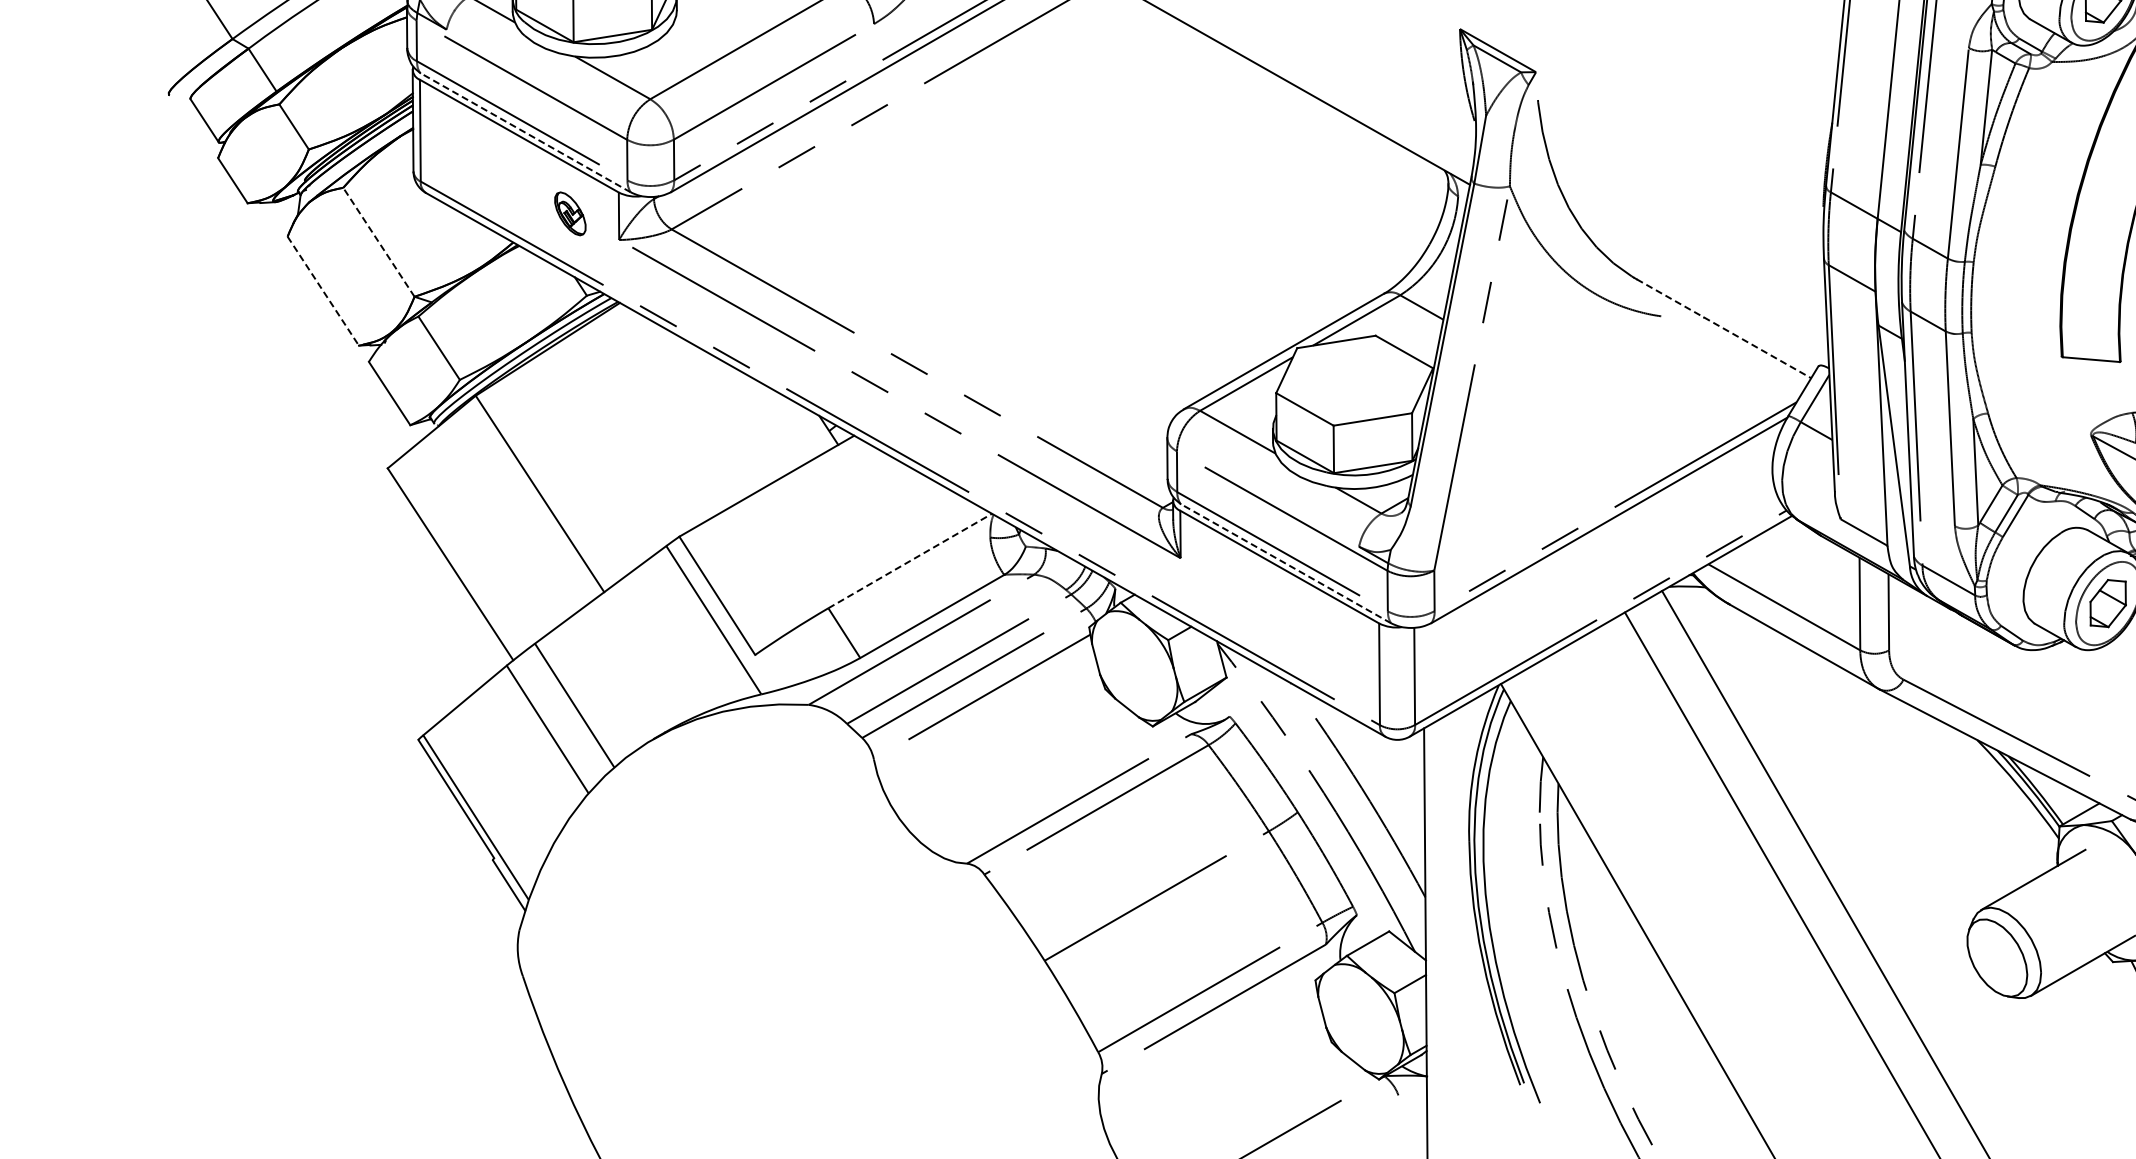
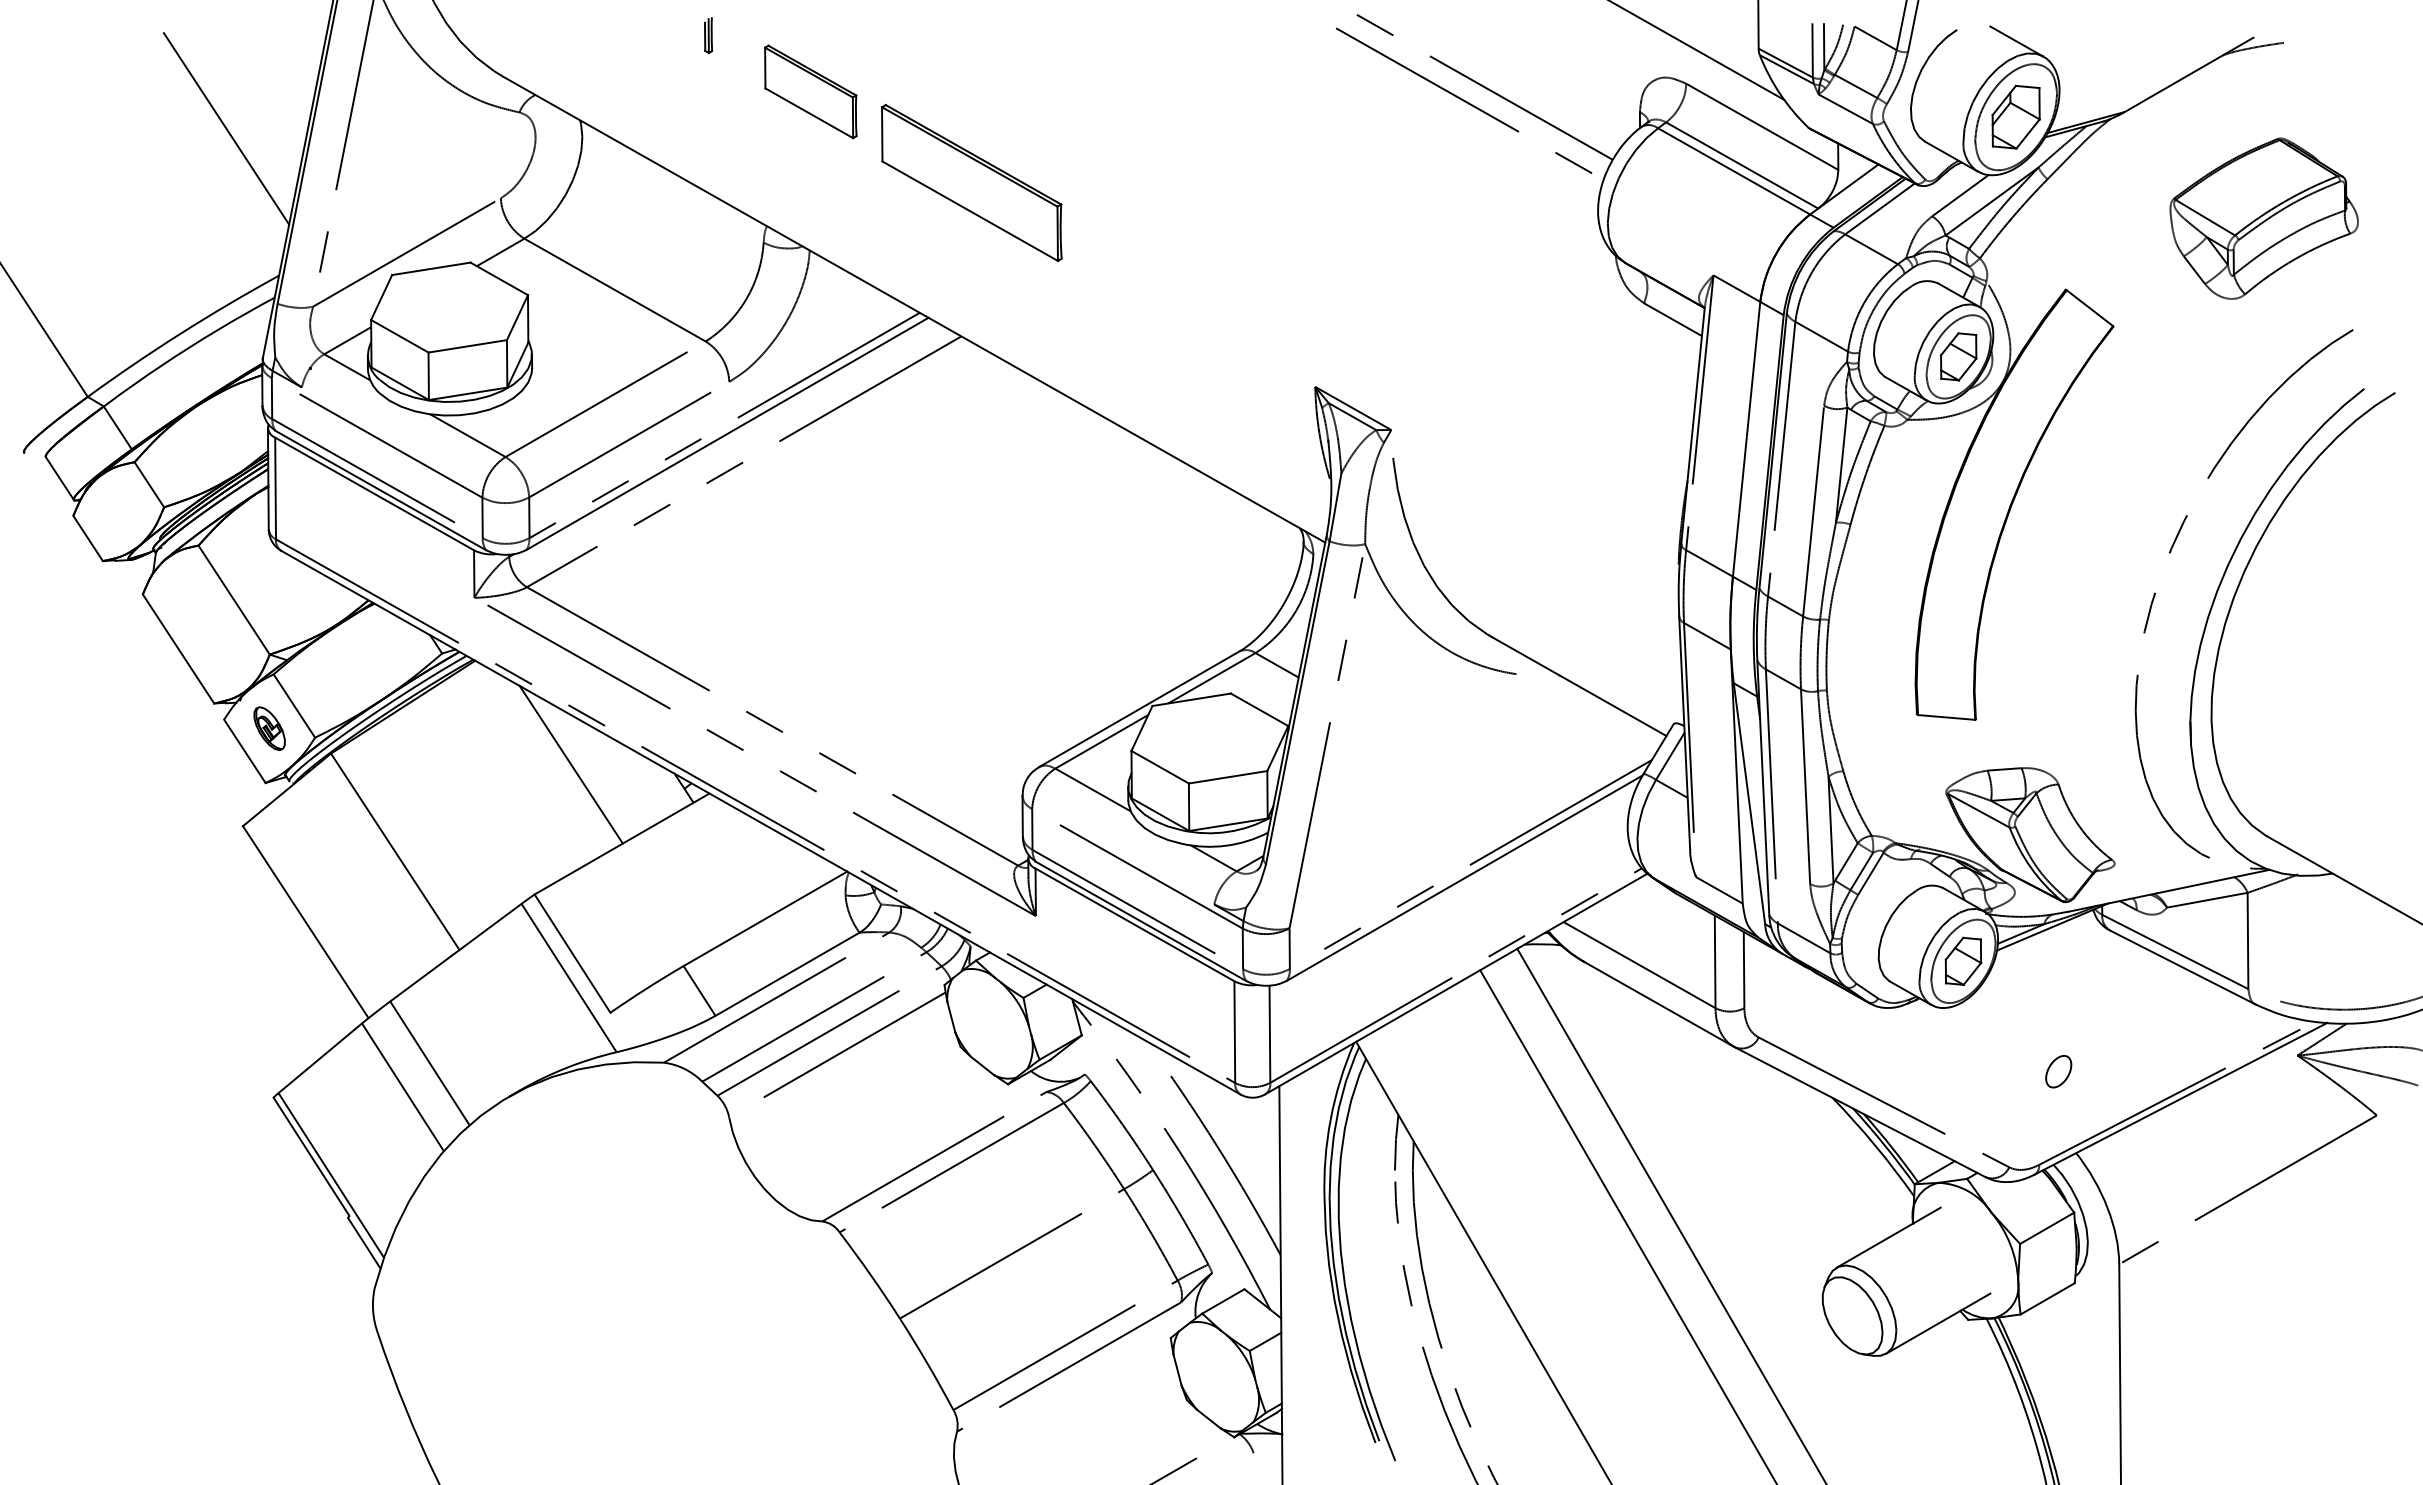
line: (525, 132) -> (380, 490), dashed -> solid
part: (570, 213) -> (269, 728), moved
line: (378, 241) -> (233, 599), dashed -> solid
line: (323, 291) -> (178, 649), dashed -> solid
line: (1724, 328) -> (1579, 686), dashed -> solid
line: (715, 406) -> (570, 764), added
line: (910, 560) -> (765, 918), dashed -> solid
line: (1285, 563) -> (1140, 921), dashed -> solid

